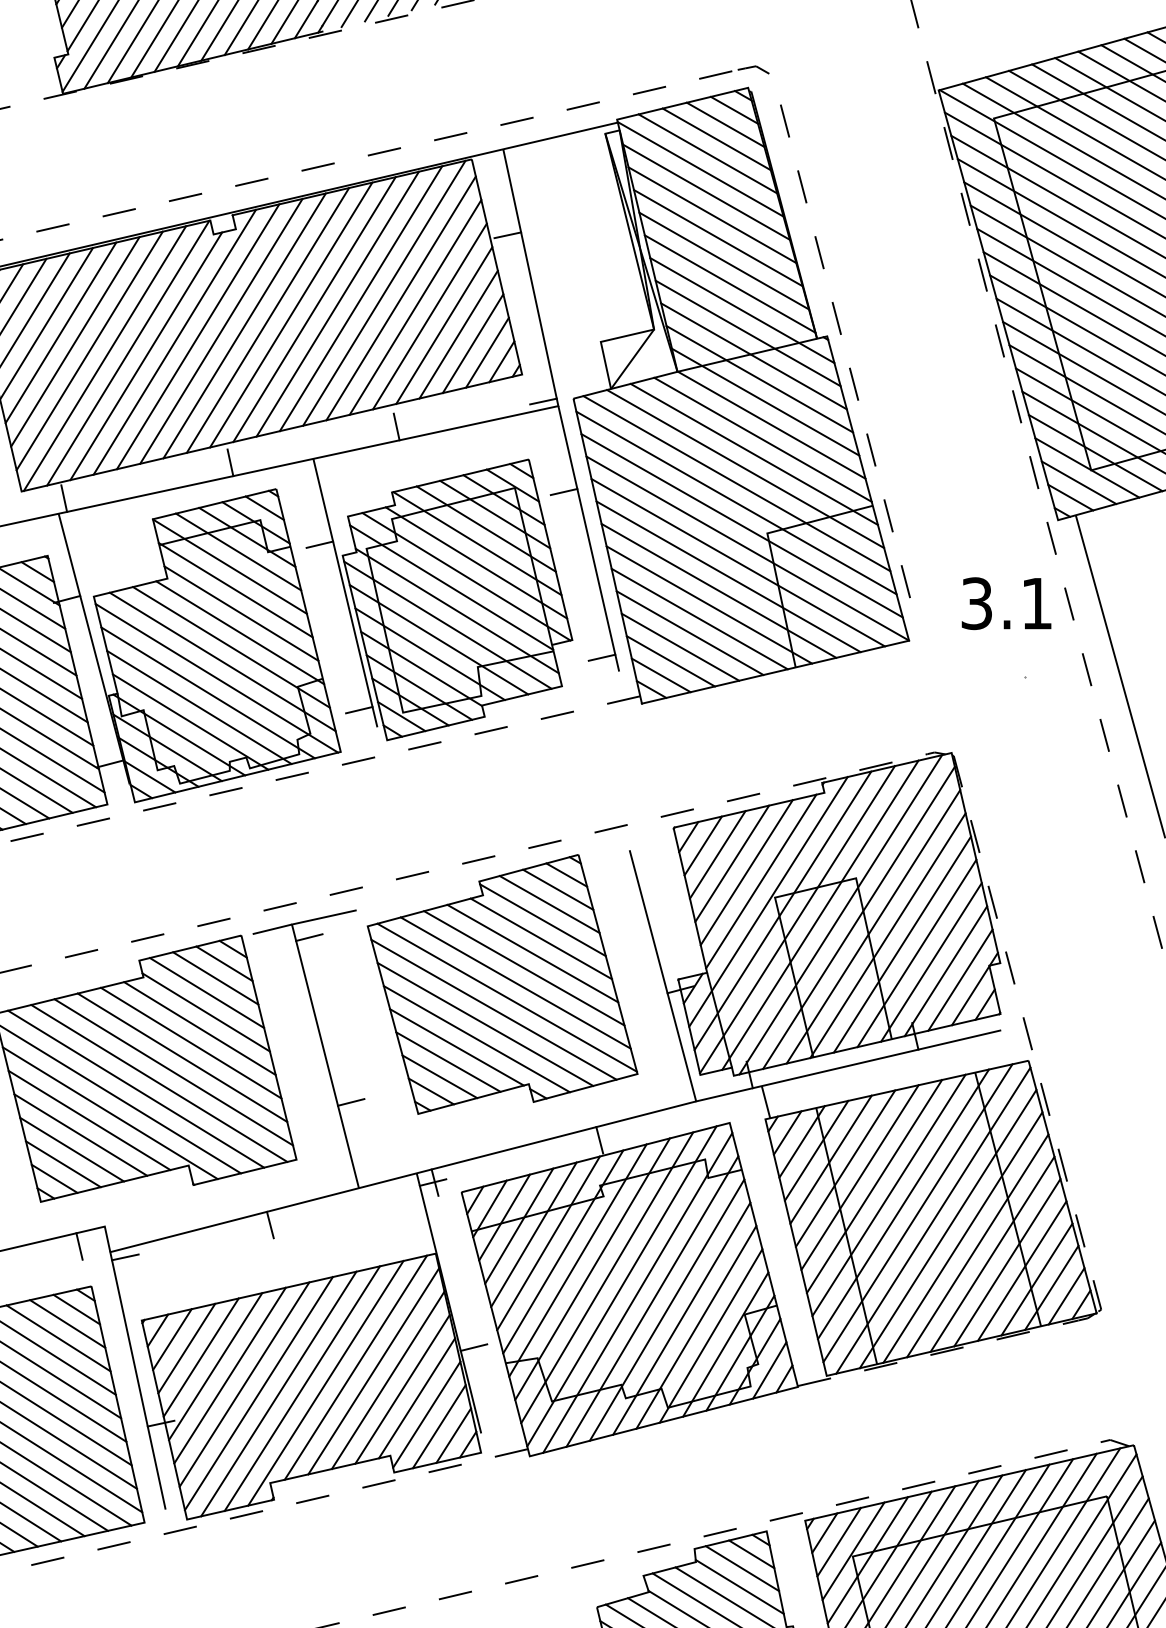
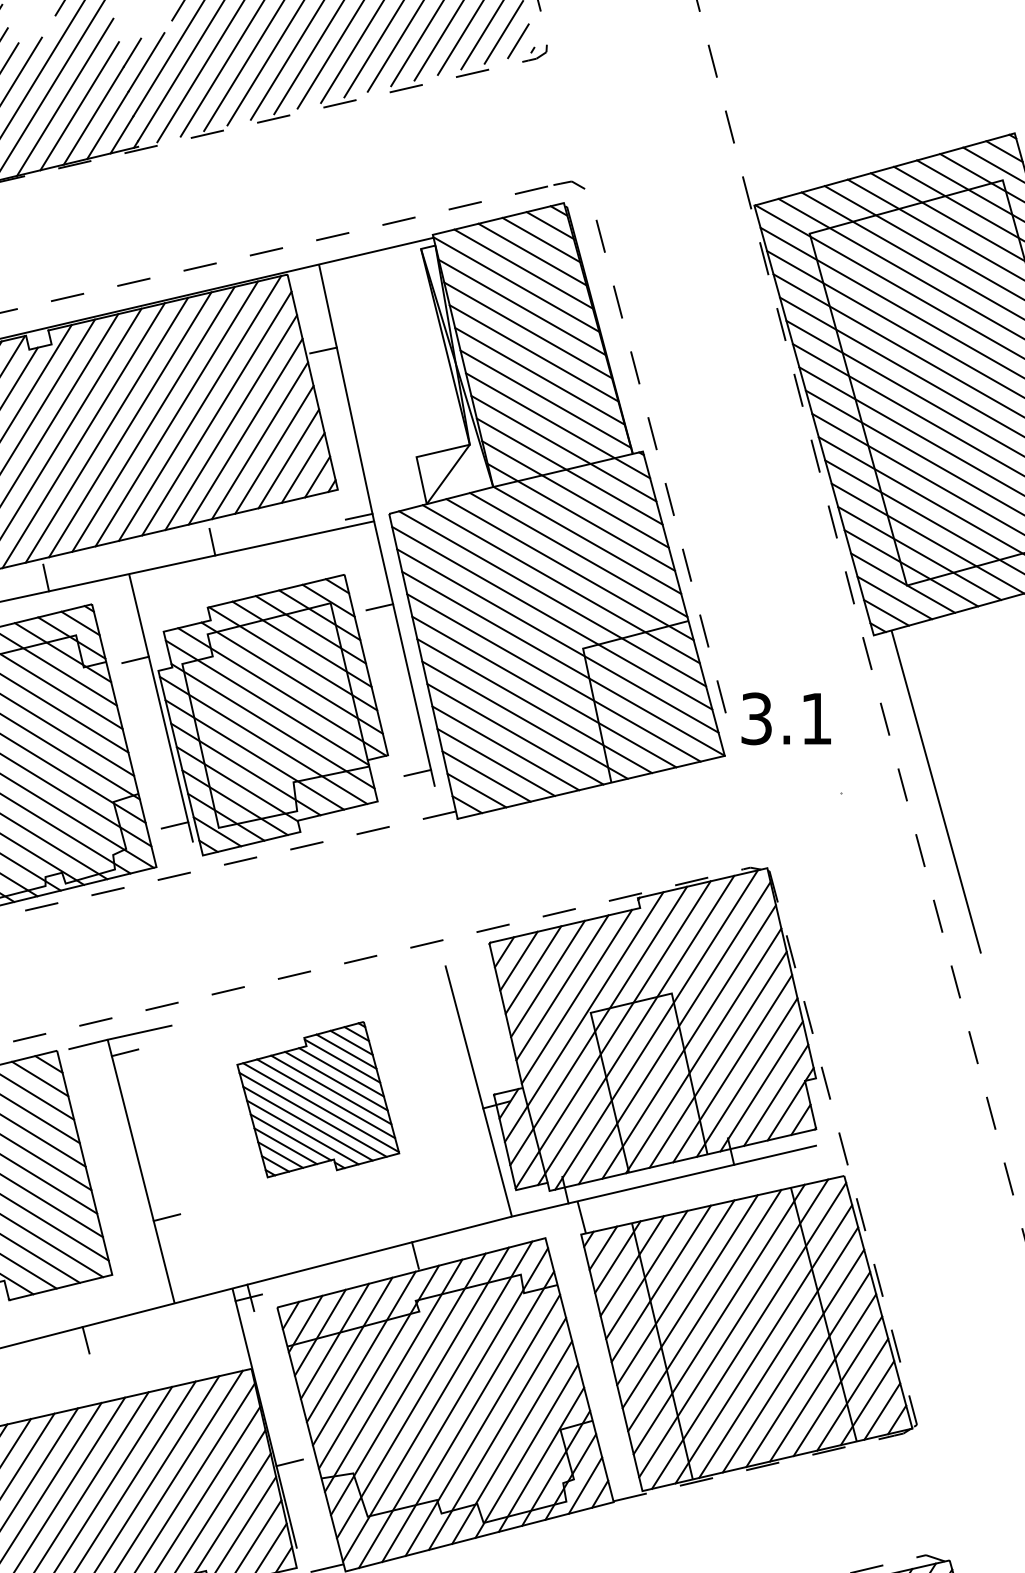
text: (1006, 603) -> (786, 718), moved
part: (502, 984) -> (318, 1099), size x0.6

